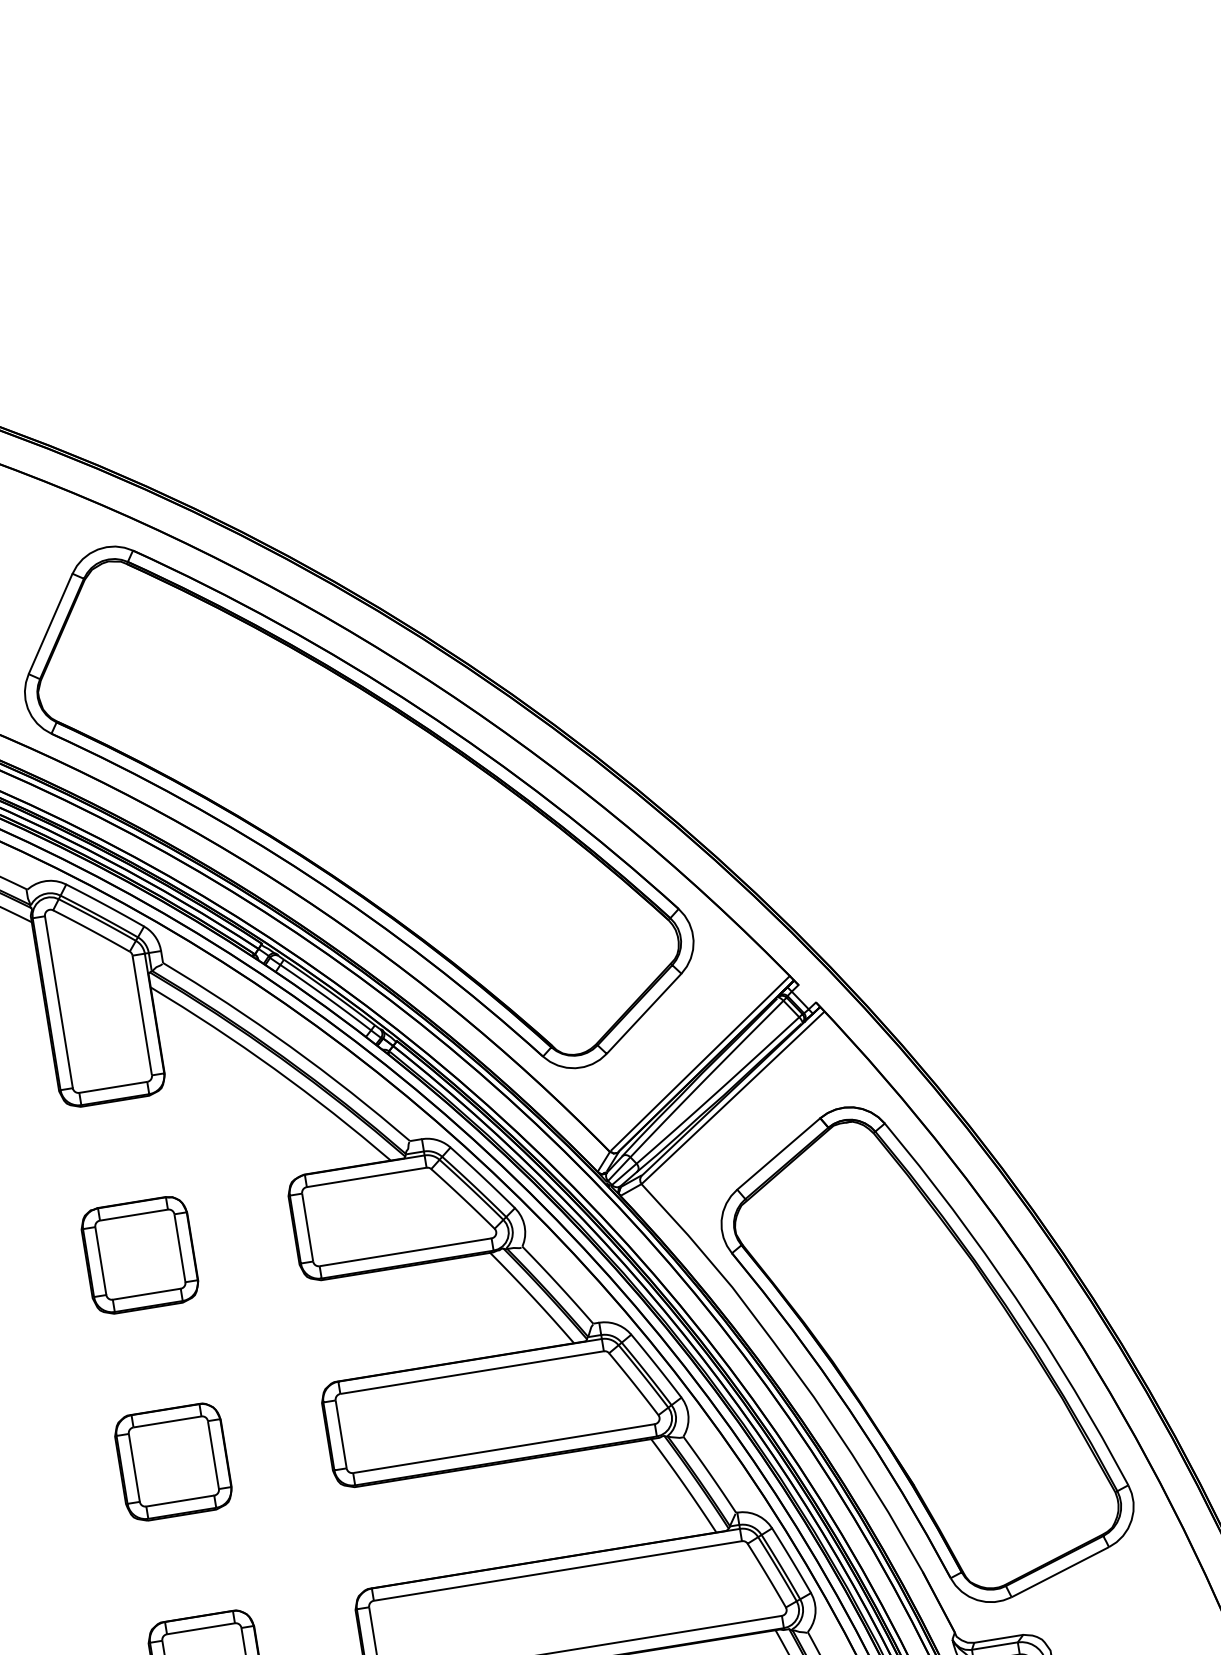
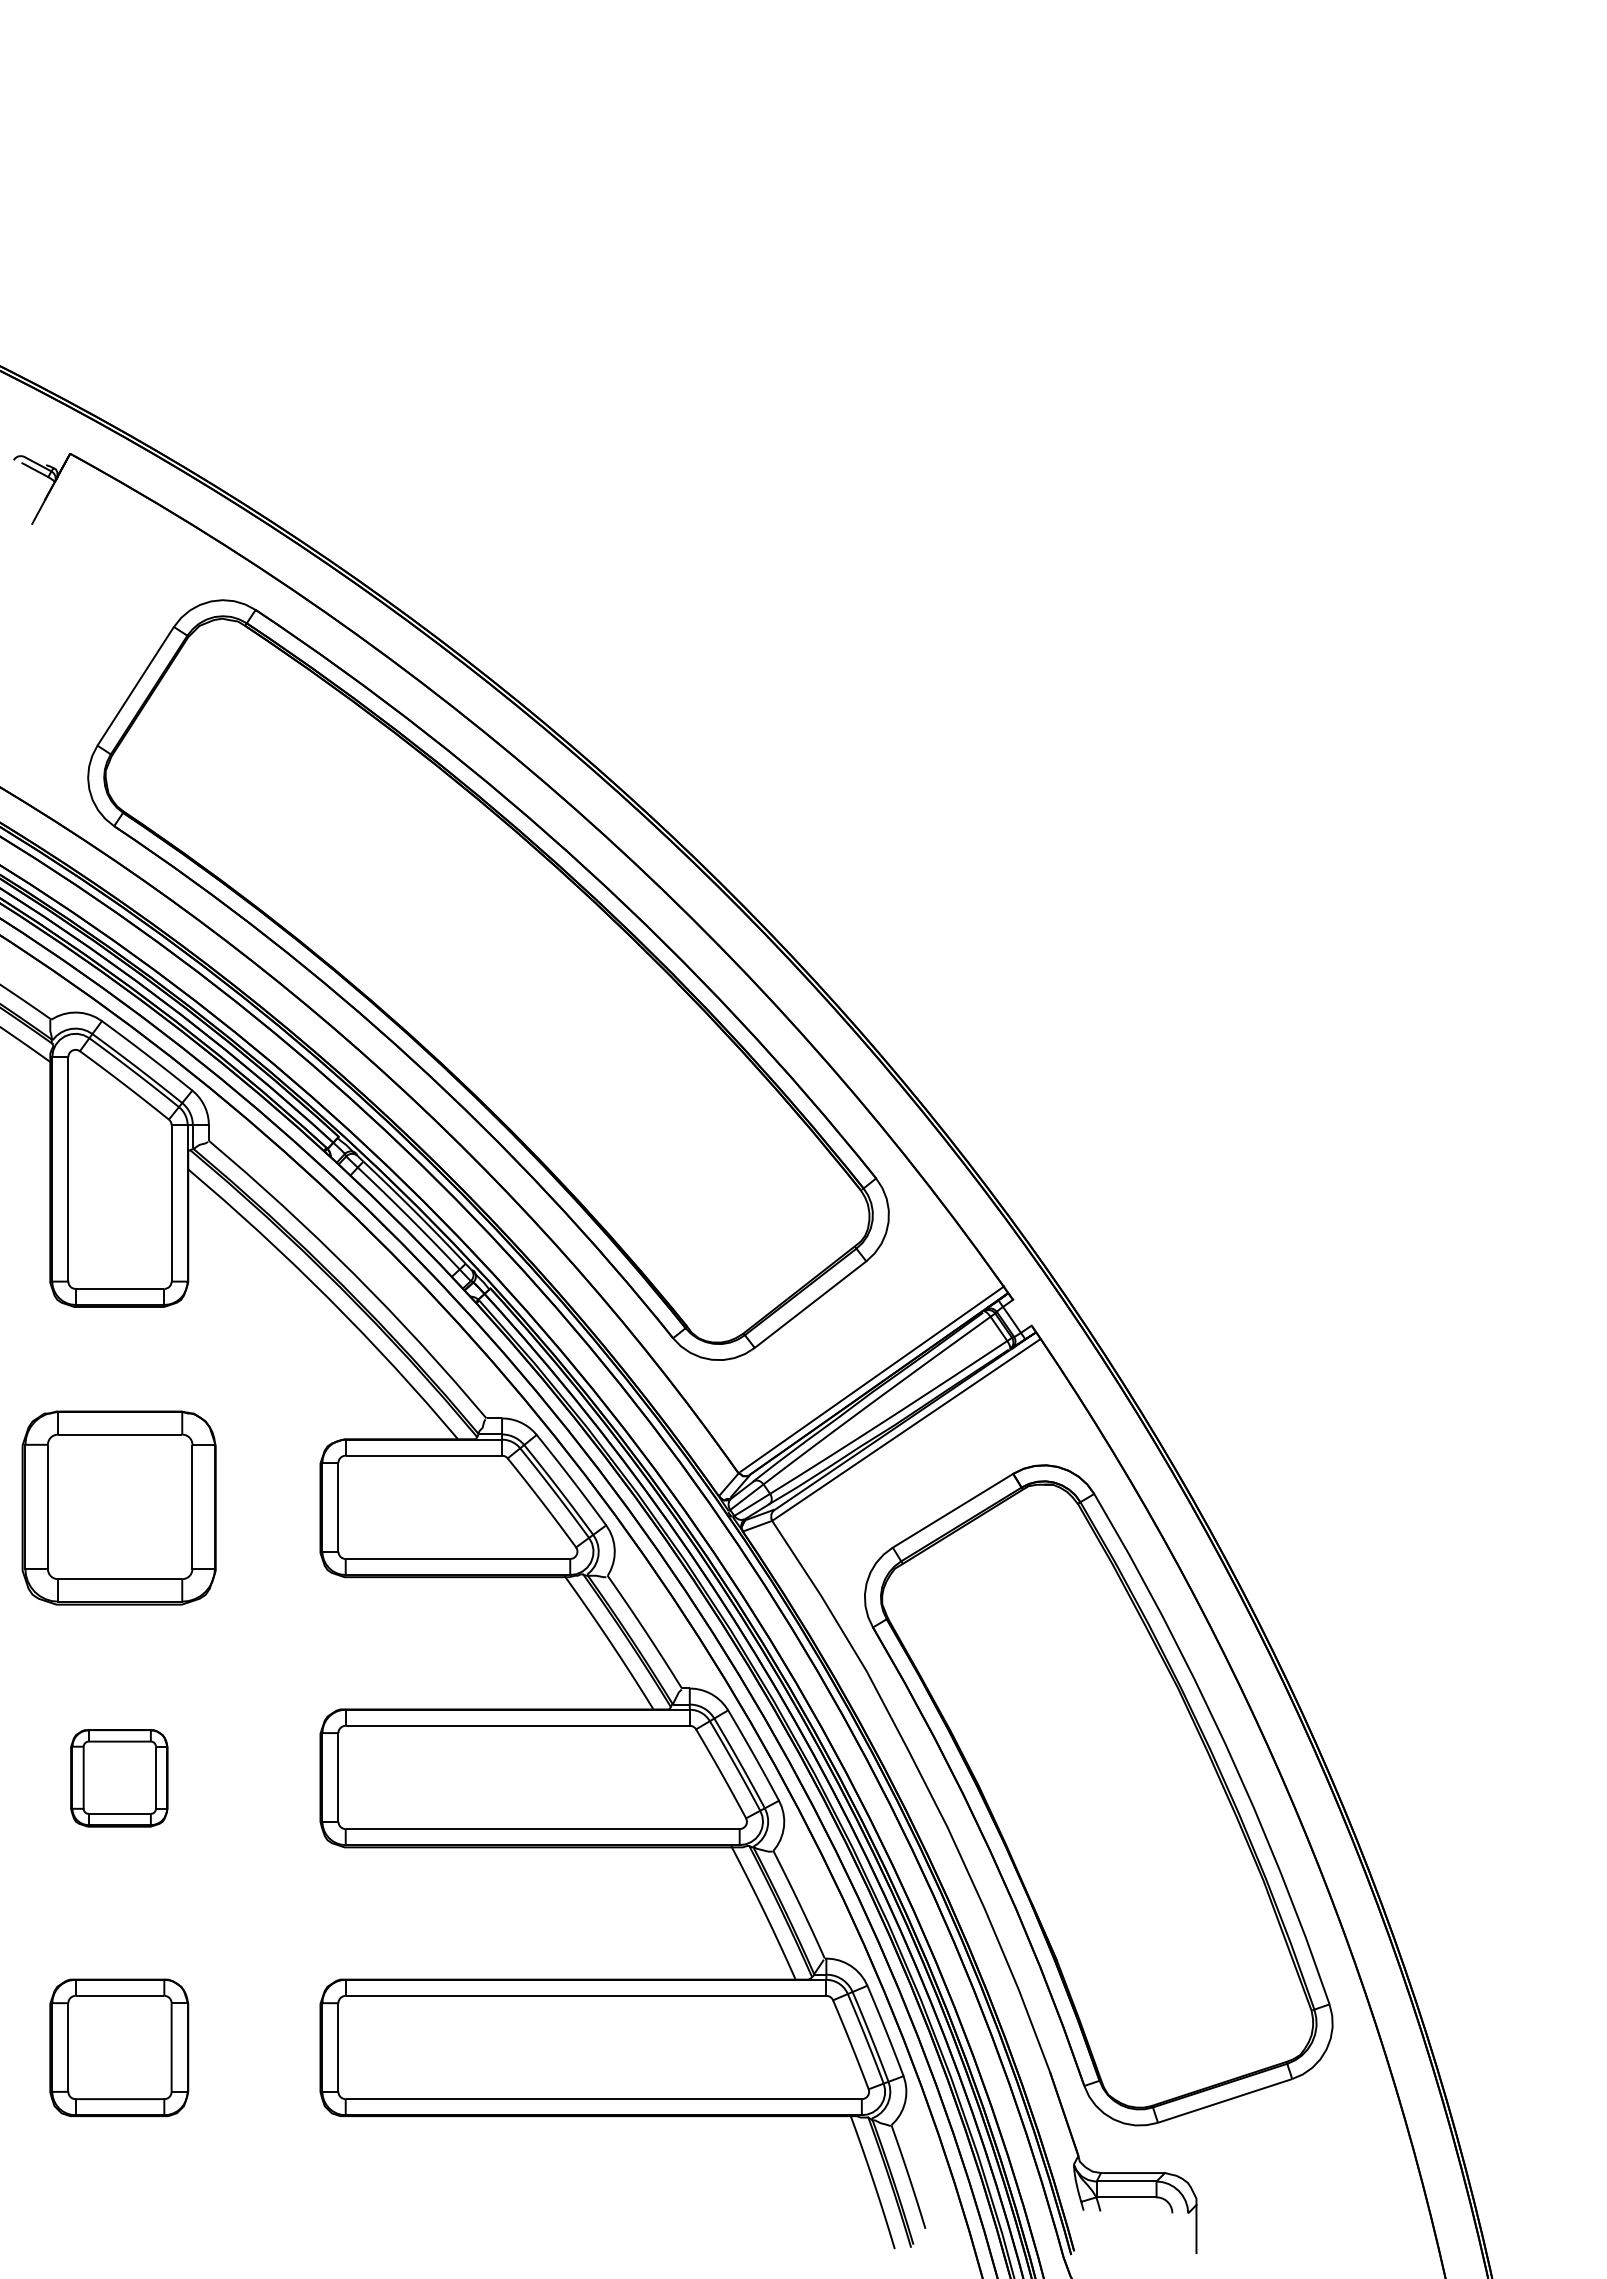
part: (140, 1255) -> (119, 1508), size x1.4
part: (173, 1462) -> (119, 1778), size x0.7

